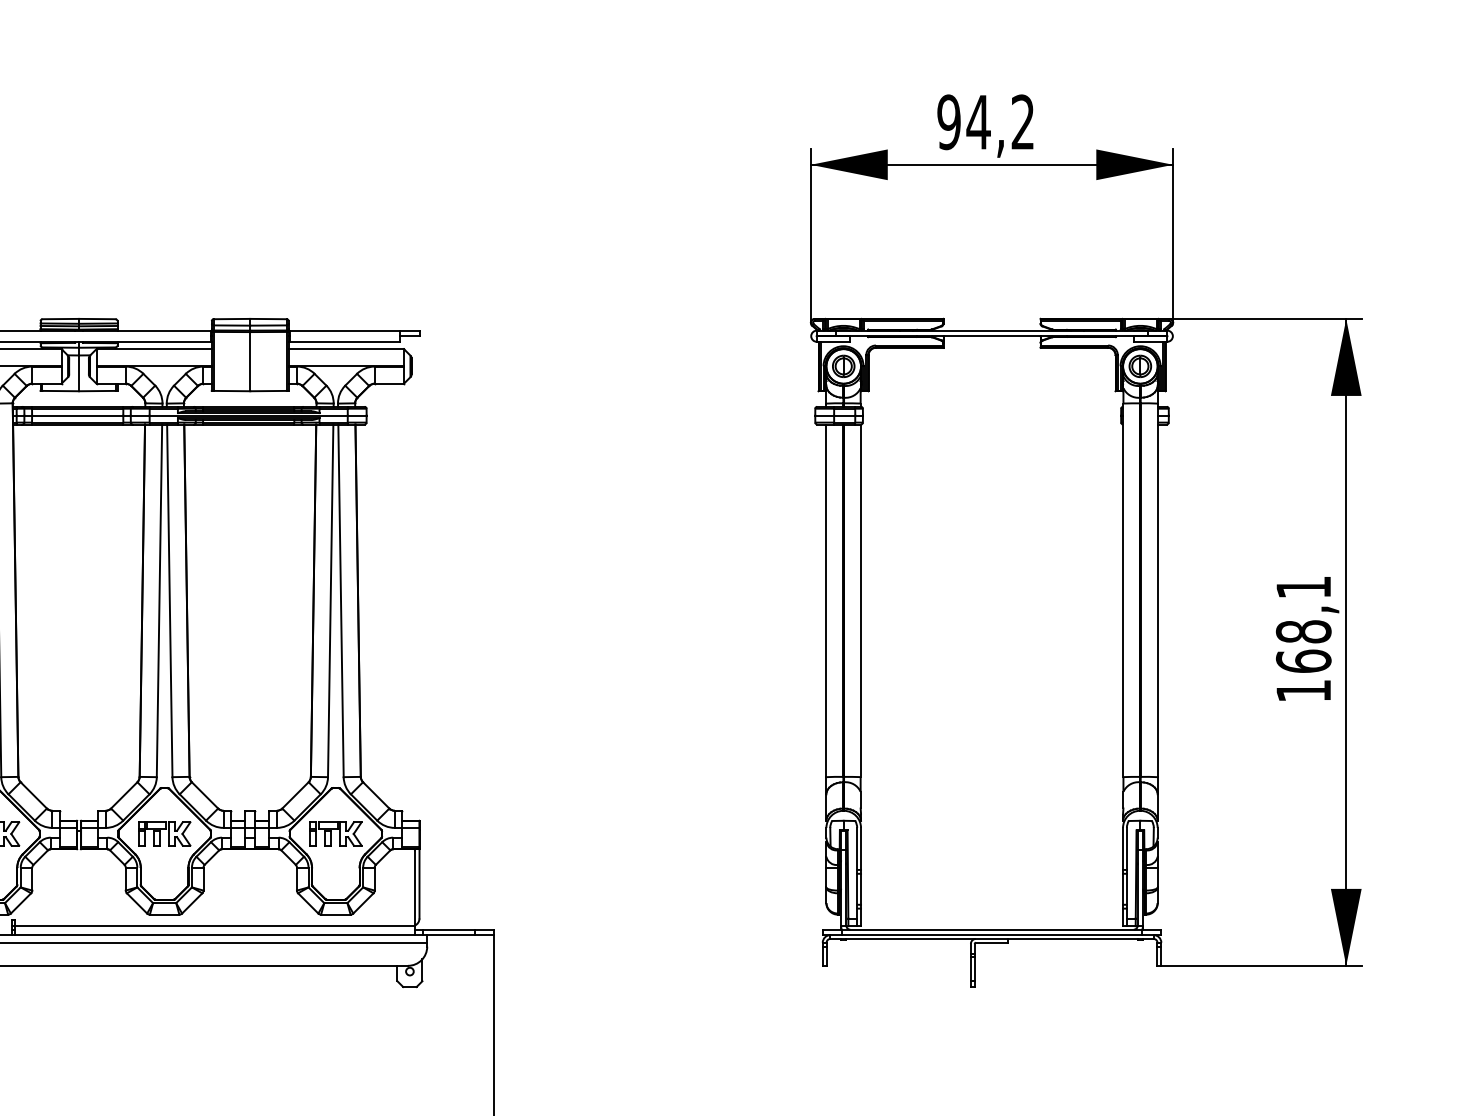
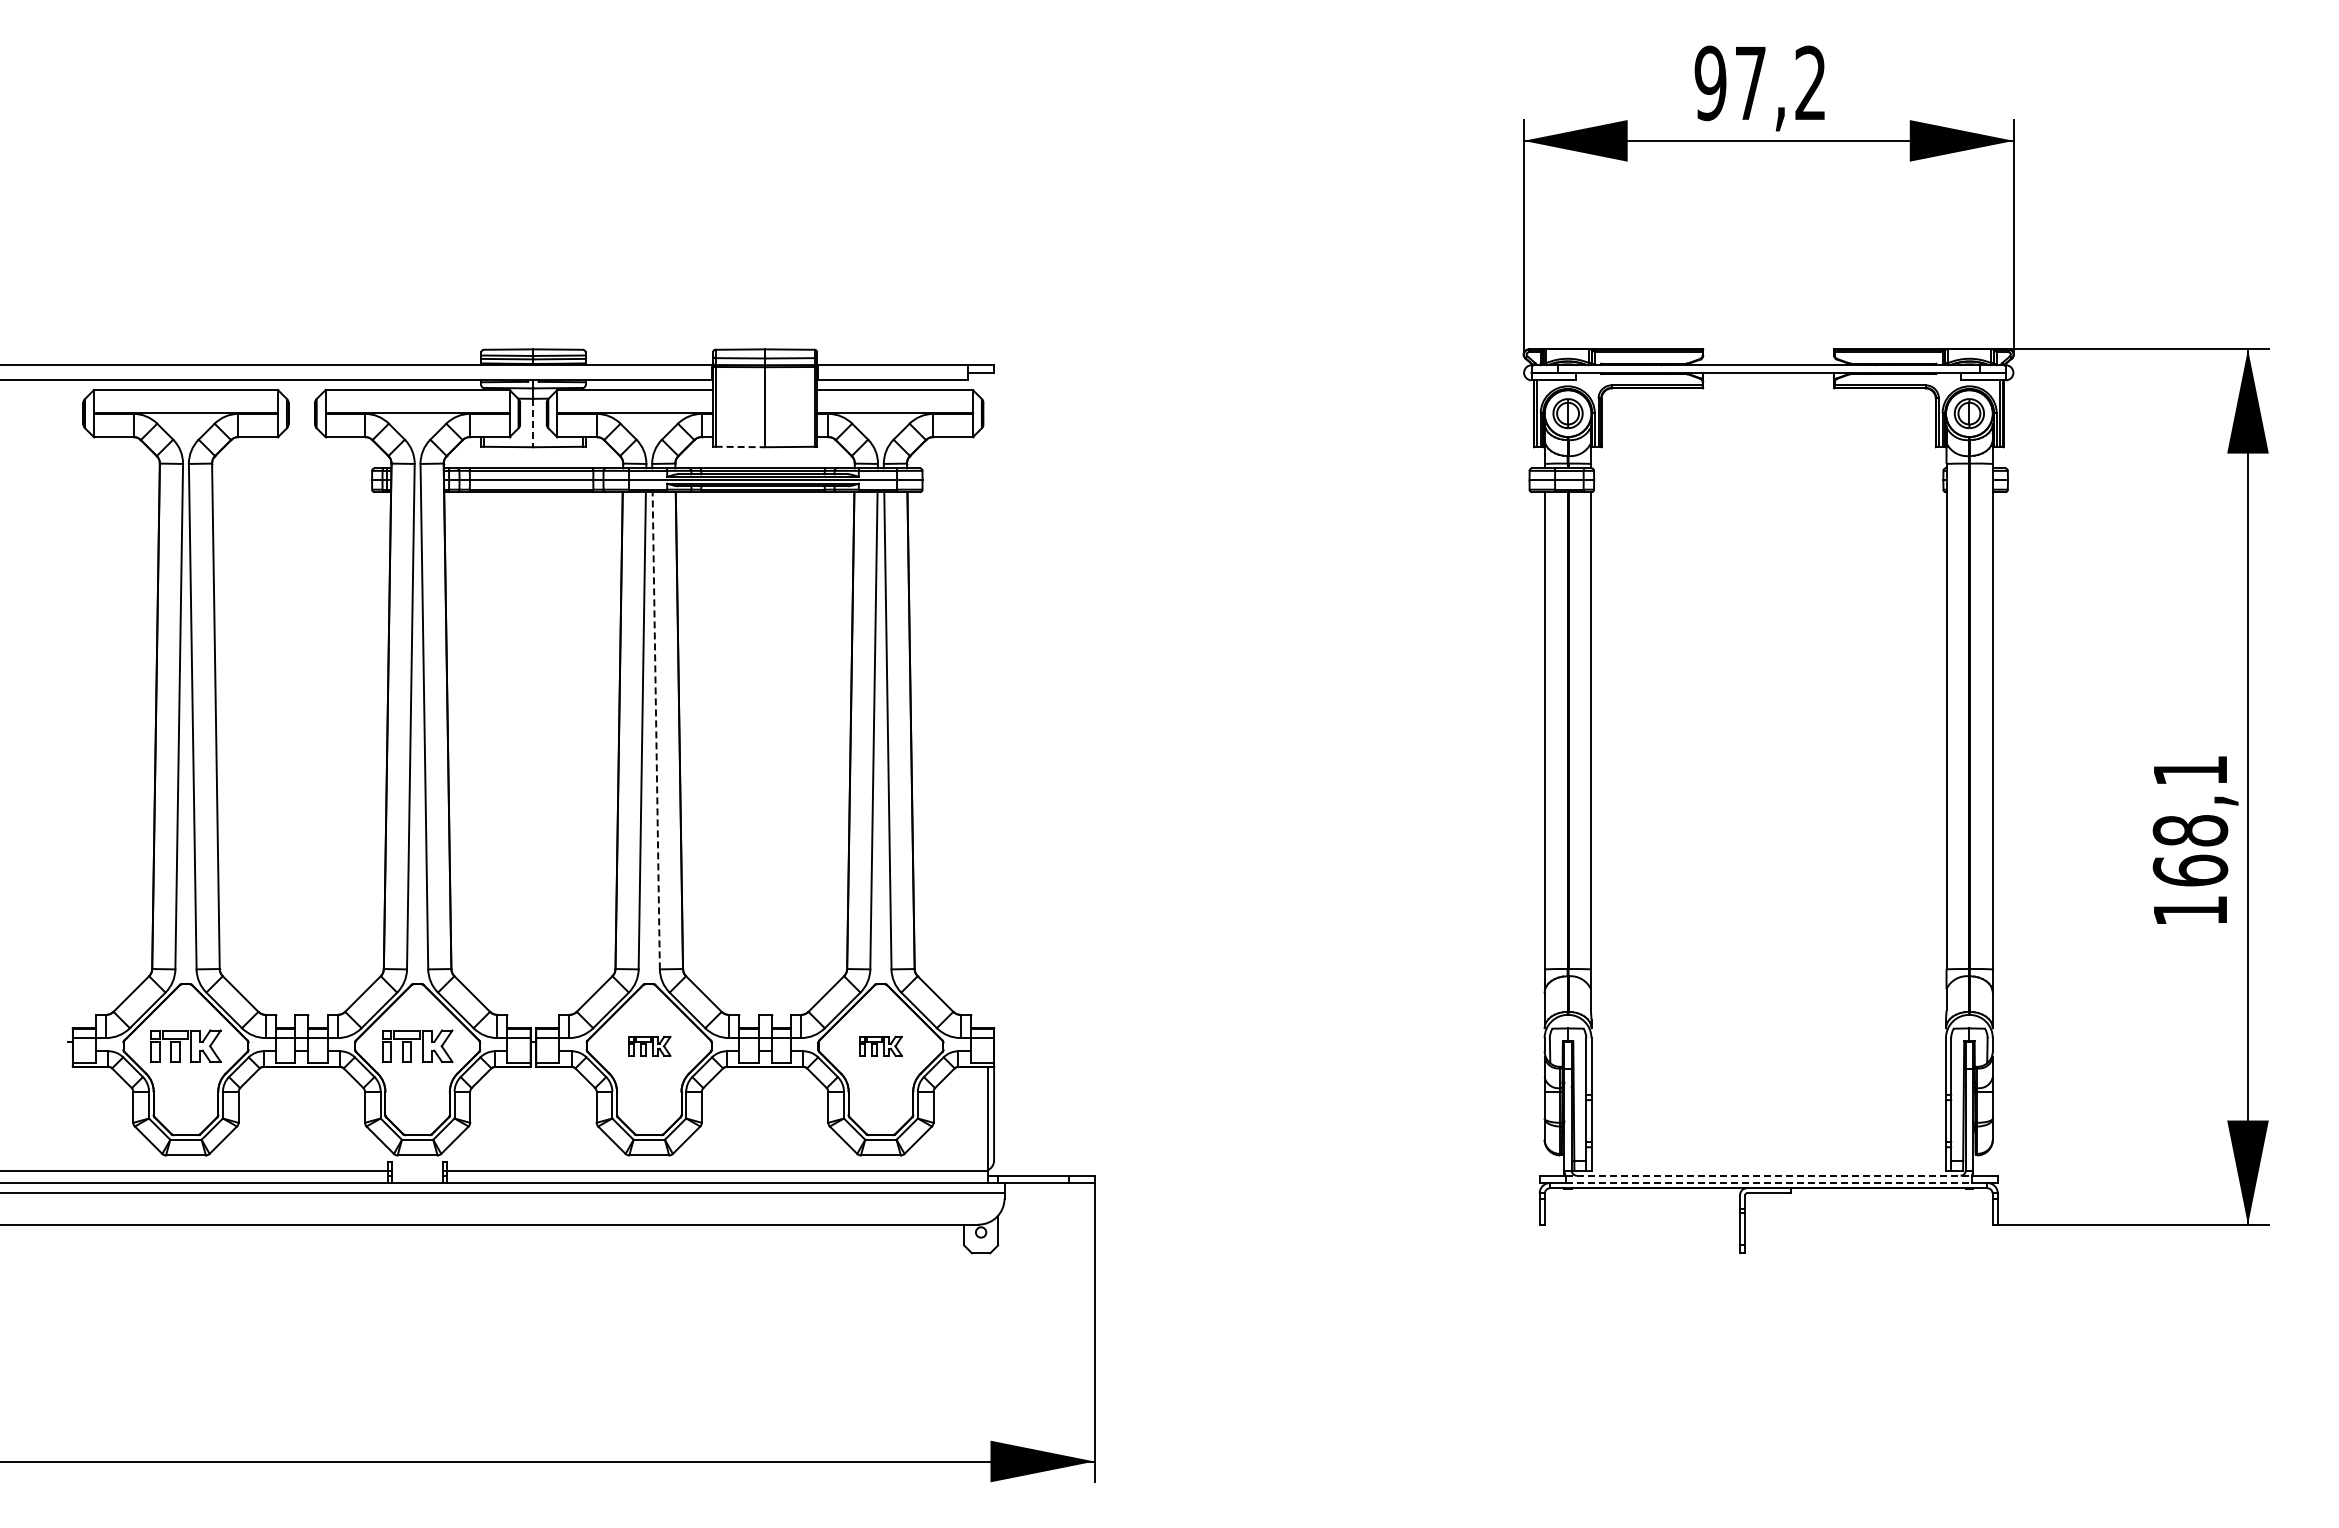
text: (978, 122) -> (1750, 83), 94,2 -> 97,2
line: (79, 373) -> (533, 423), solid -> dashed
line: (232, 391) -> (740, 447), solid -> dashed
line: (169, 600) -> (656, 730), solid -> dashed
text: (1307, 638) -> (2195, 839), moved
part: (164, 834) -> (649, 1046), size x0.6
part: (335, 834) -> (880, 1046), size x0.6
line: (992, 929) -> (1769, 1175), solid -> dashed
line: (992, 935) -> (1769, 1183), solid -> dashed

